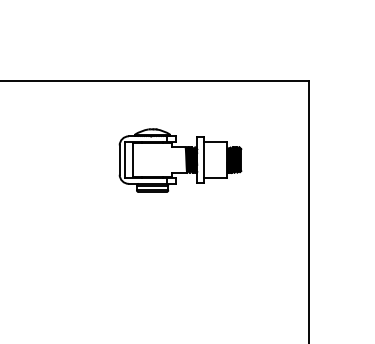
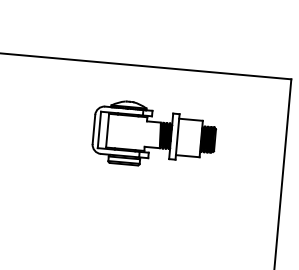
part: (180, 160) -> (154, 135), moved

